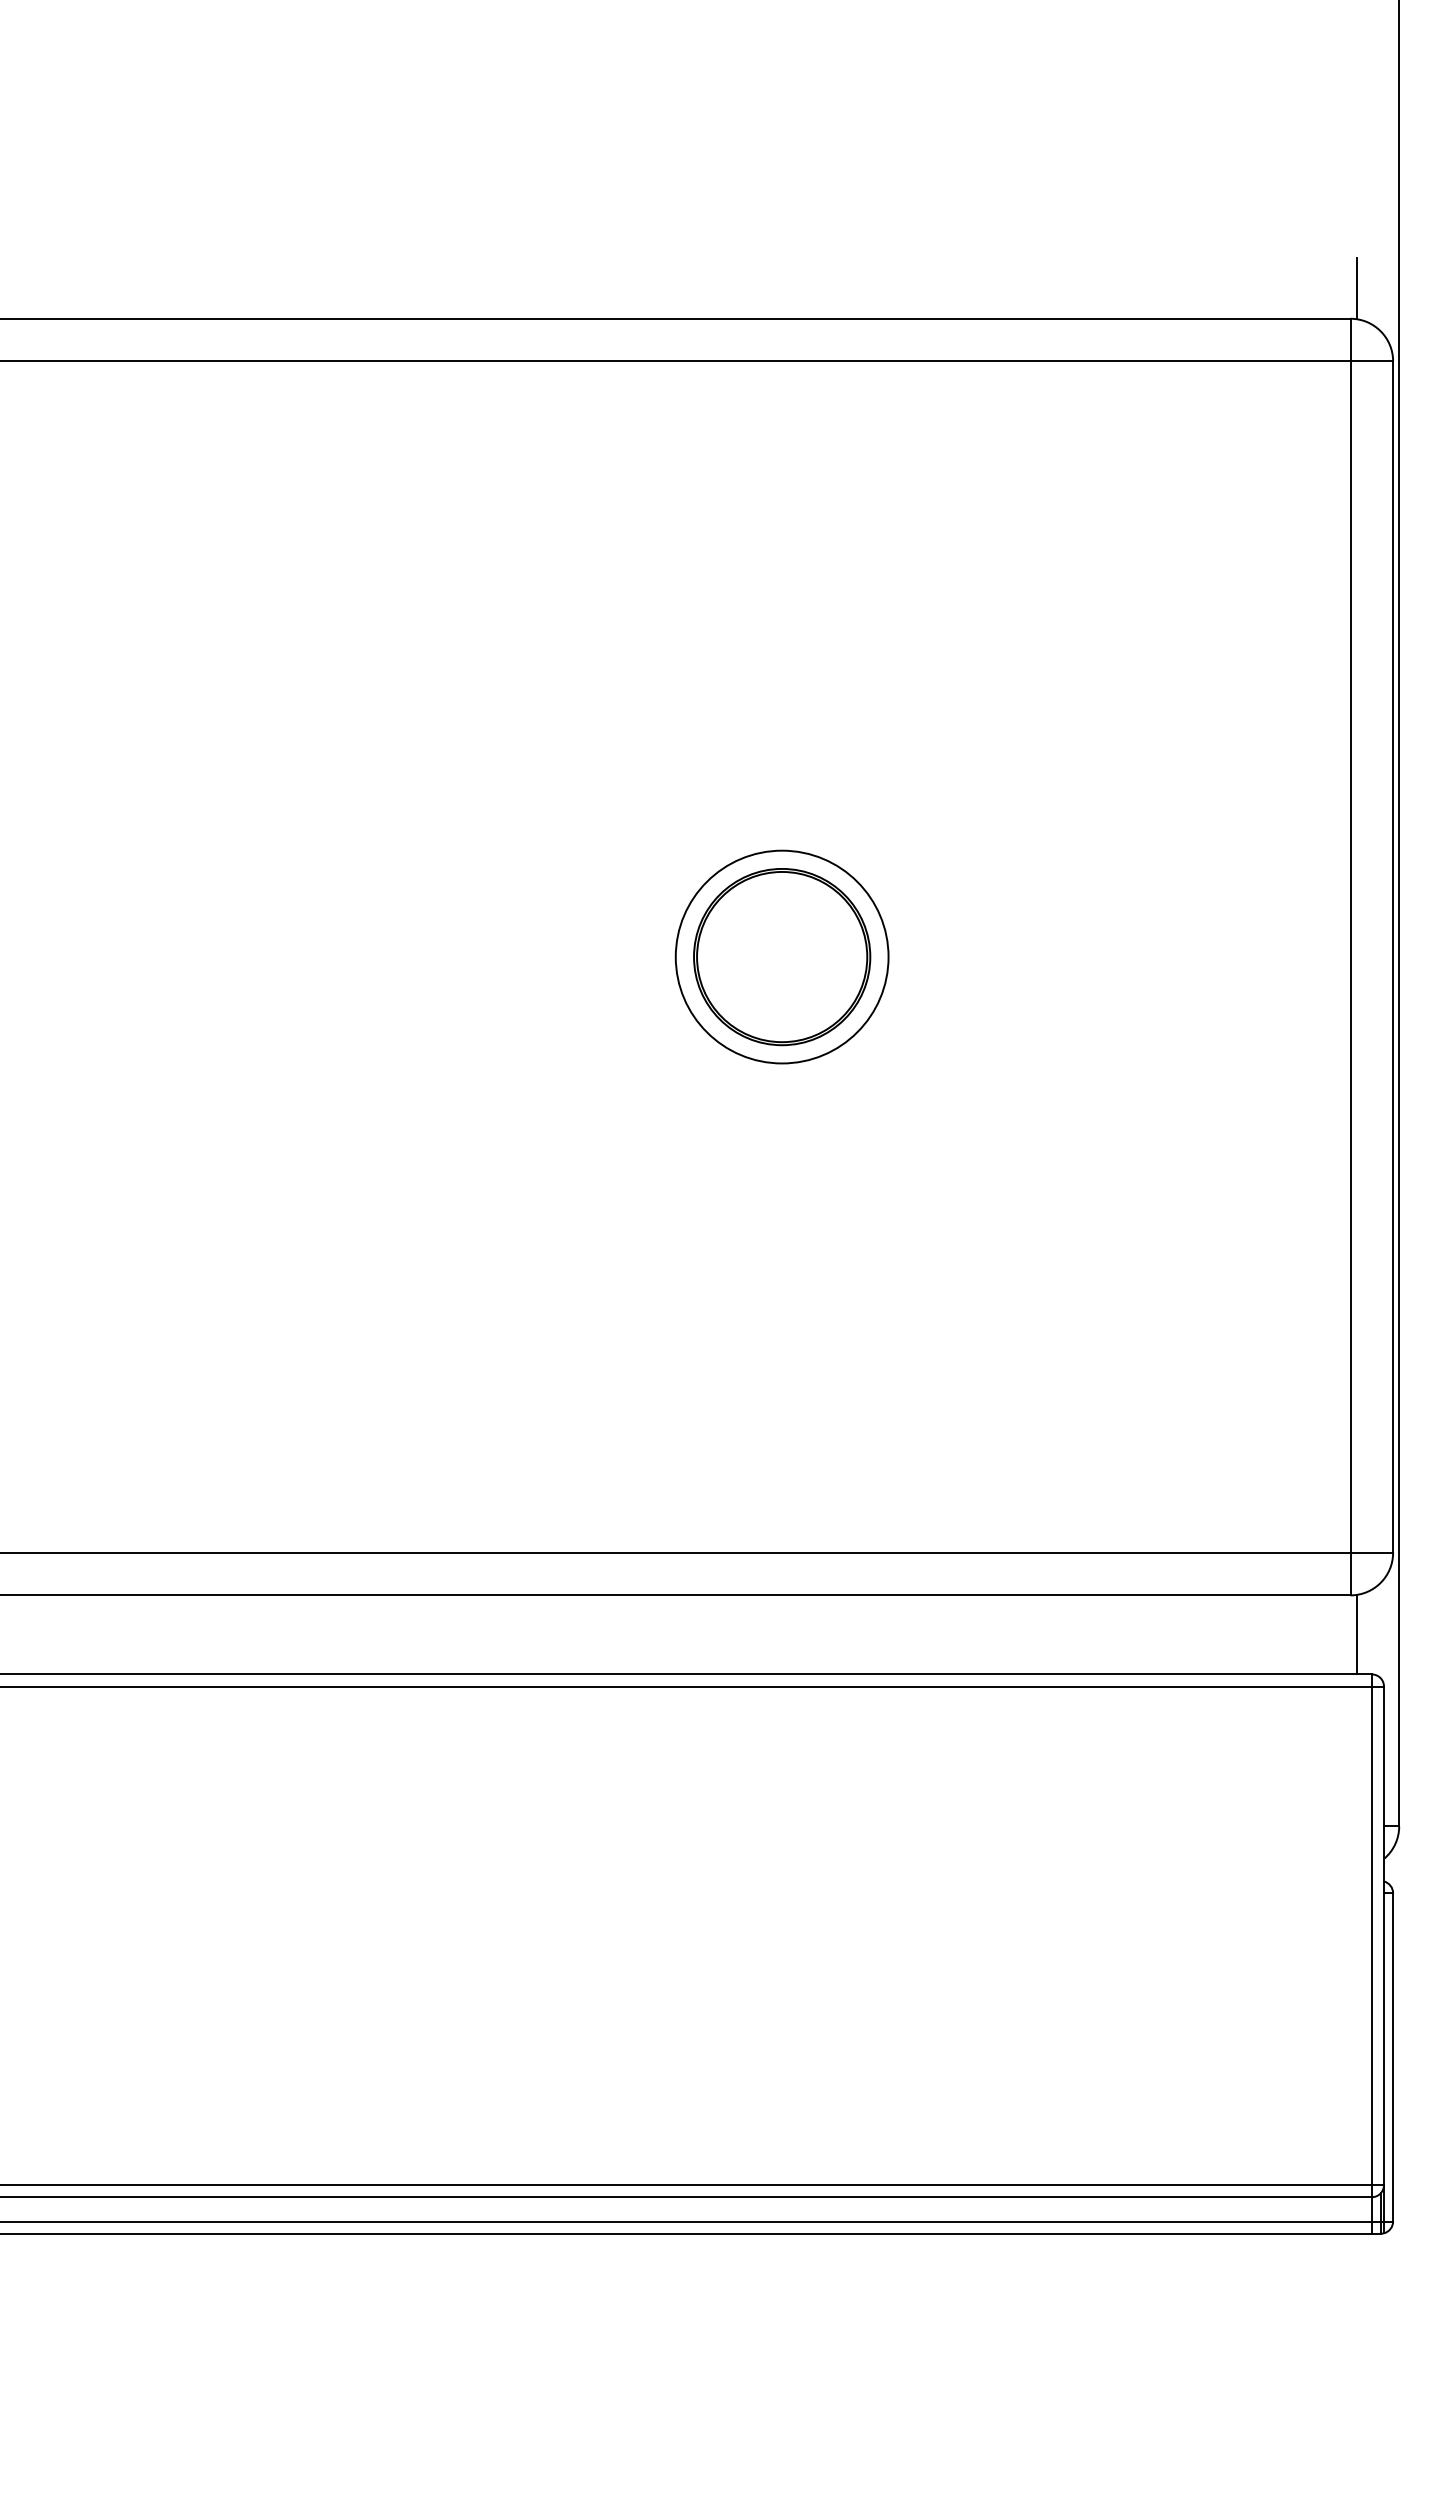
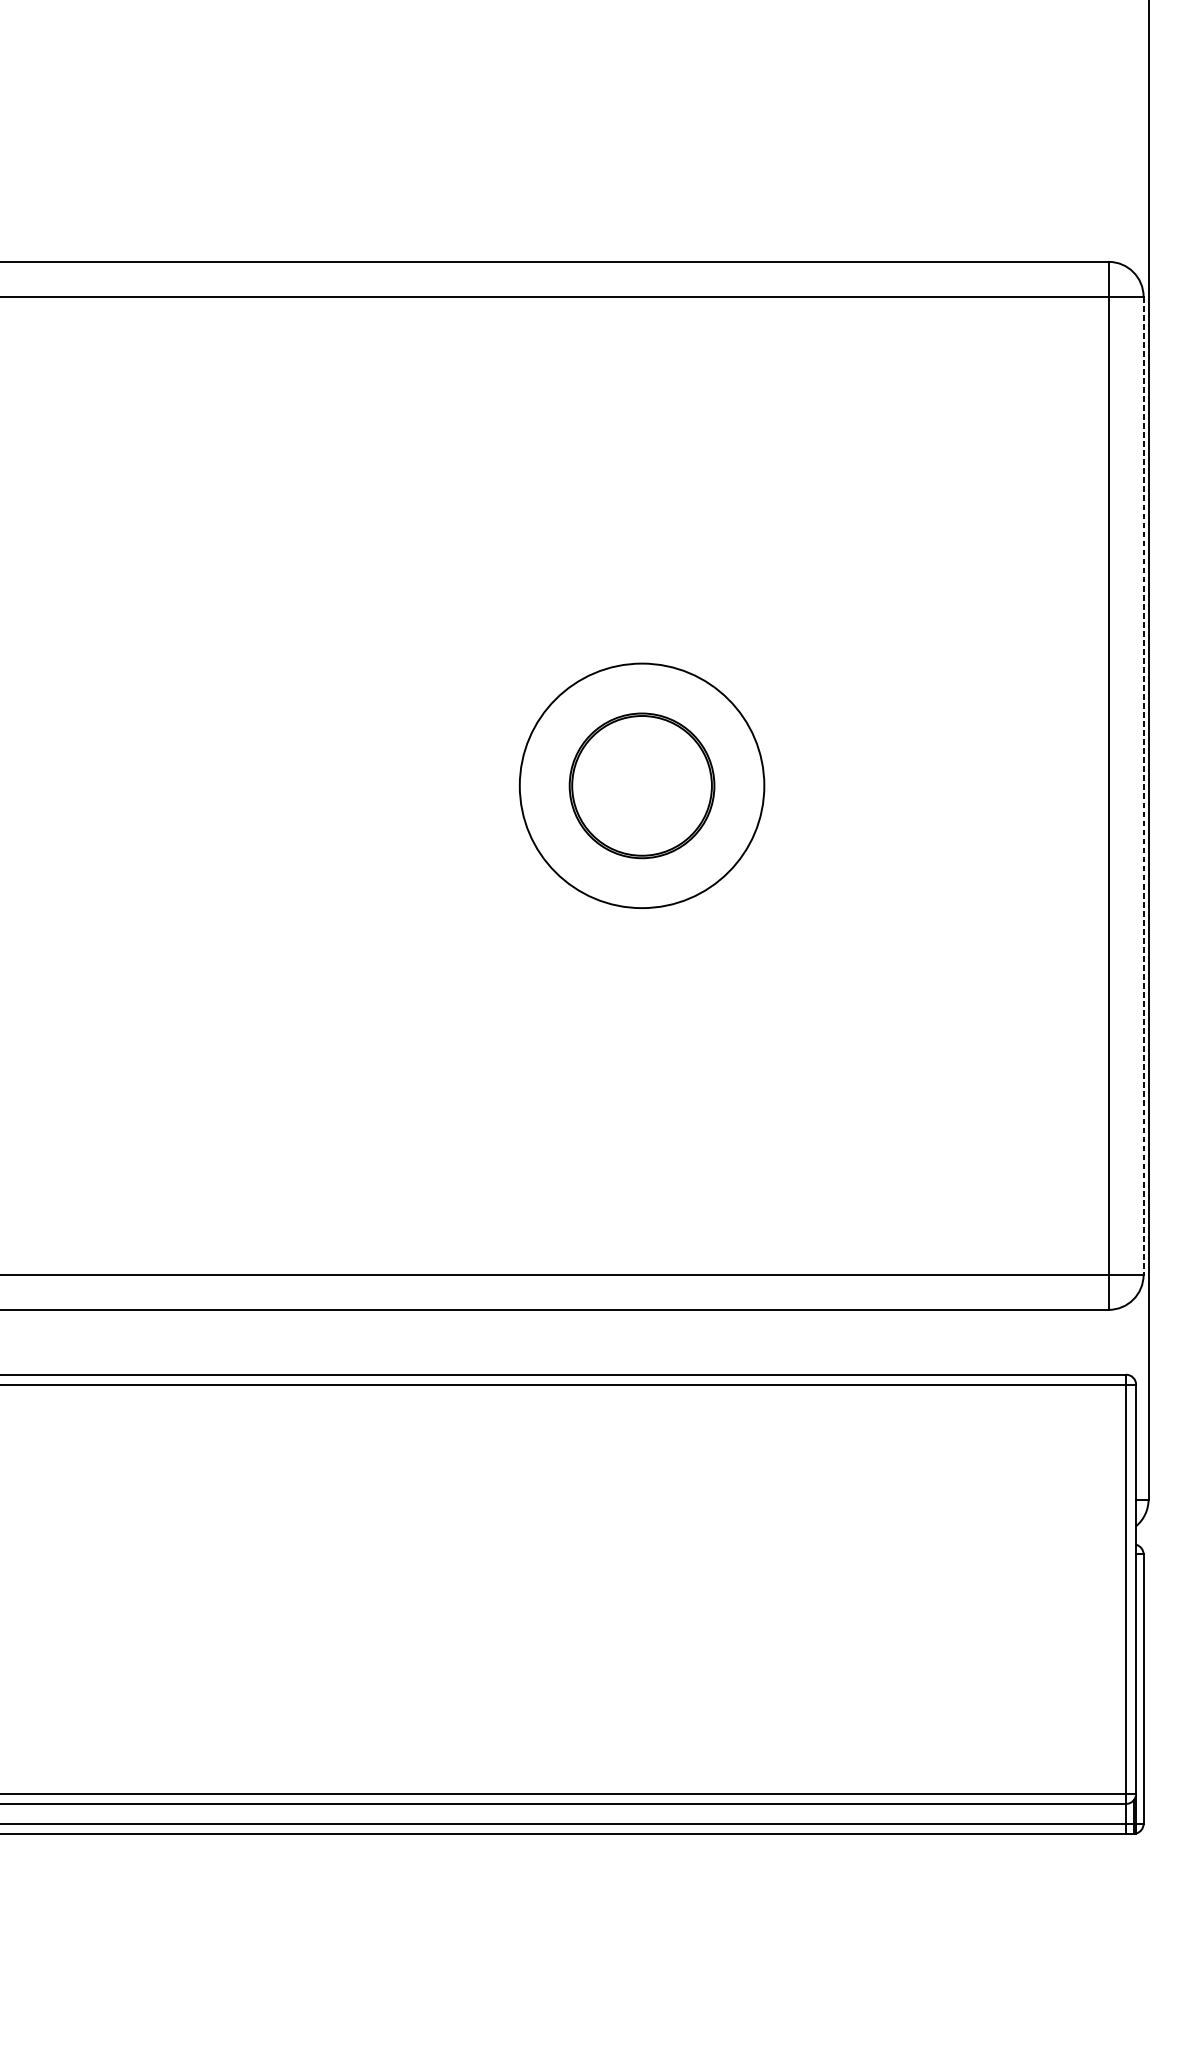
line: (1356, 287) -> (1113, 236), removed
circle: (781, 956) -> (641, 785), size x1.4
line: (1393, 957) -> (1143, 786), solid -> dashed
line: (1356, 1634) -> (1113, 1341), removed

